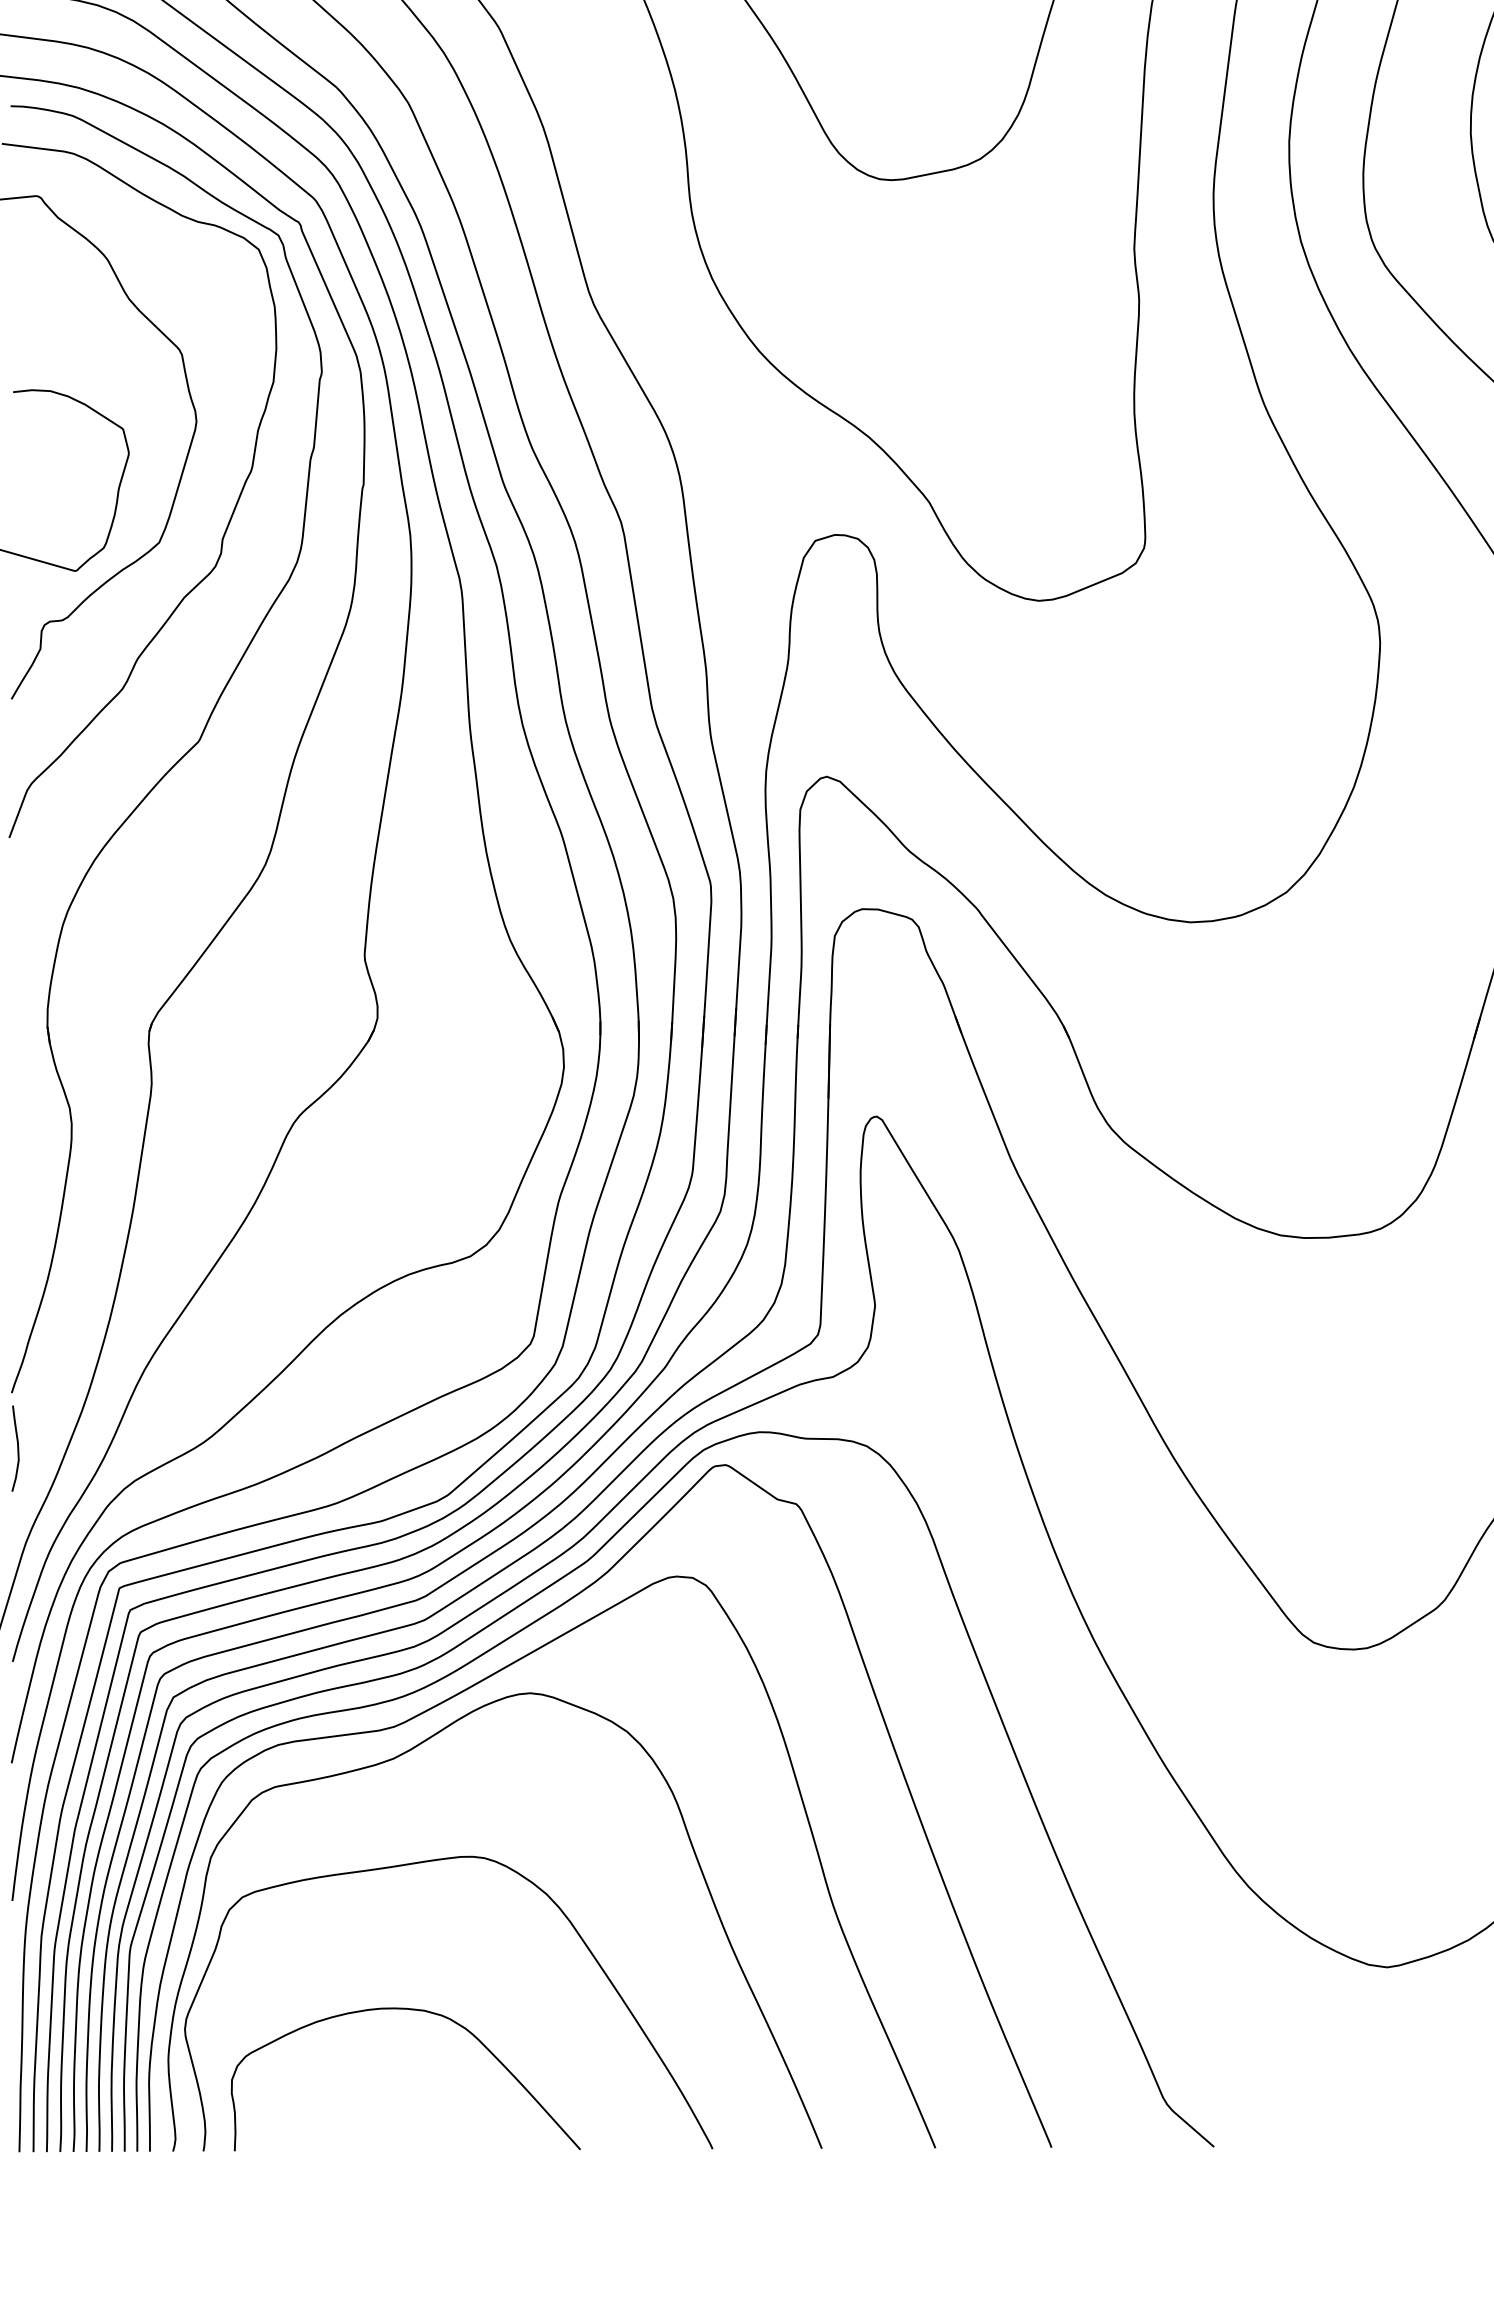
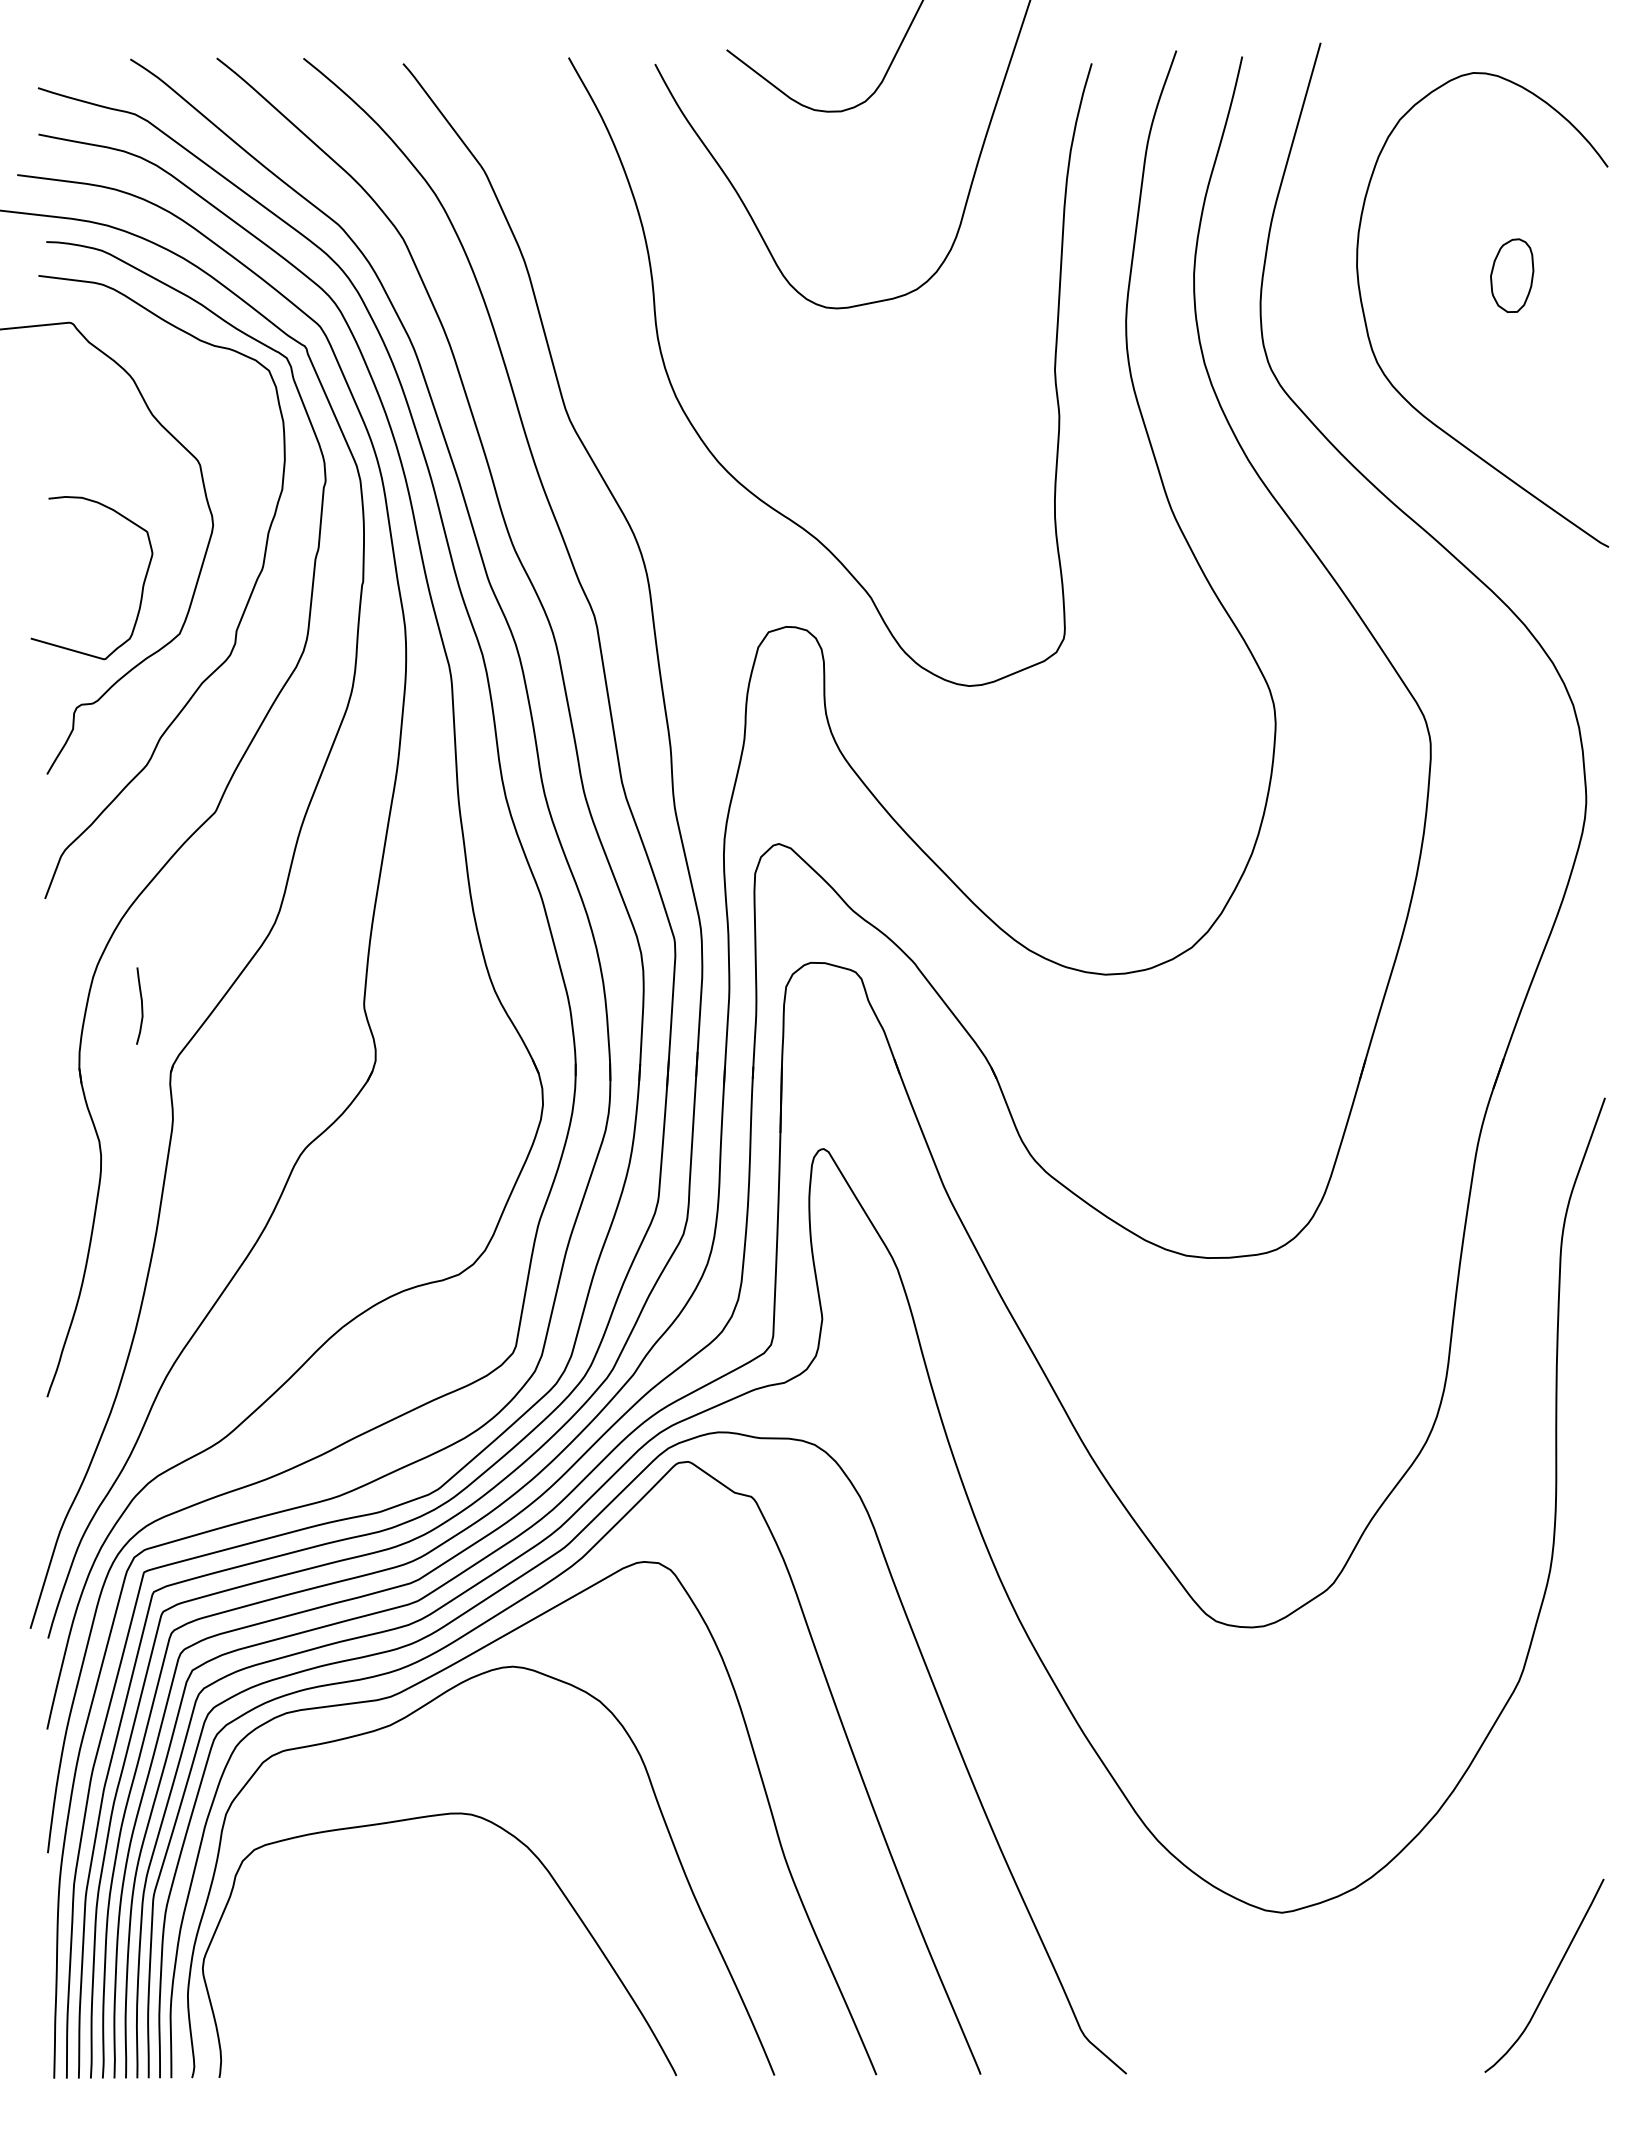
curve: (17, 1447) -> (141, 1005), moved
curve: (409, 2010) -> (404, 1951), removed

